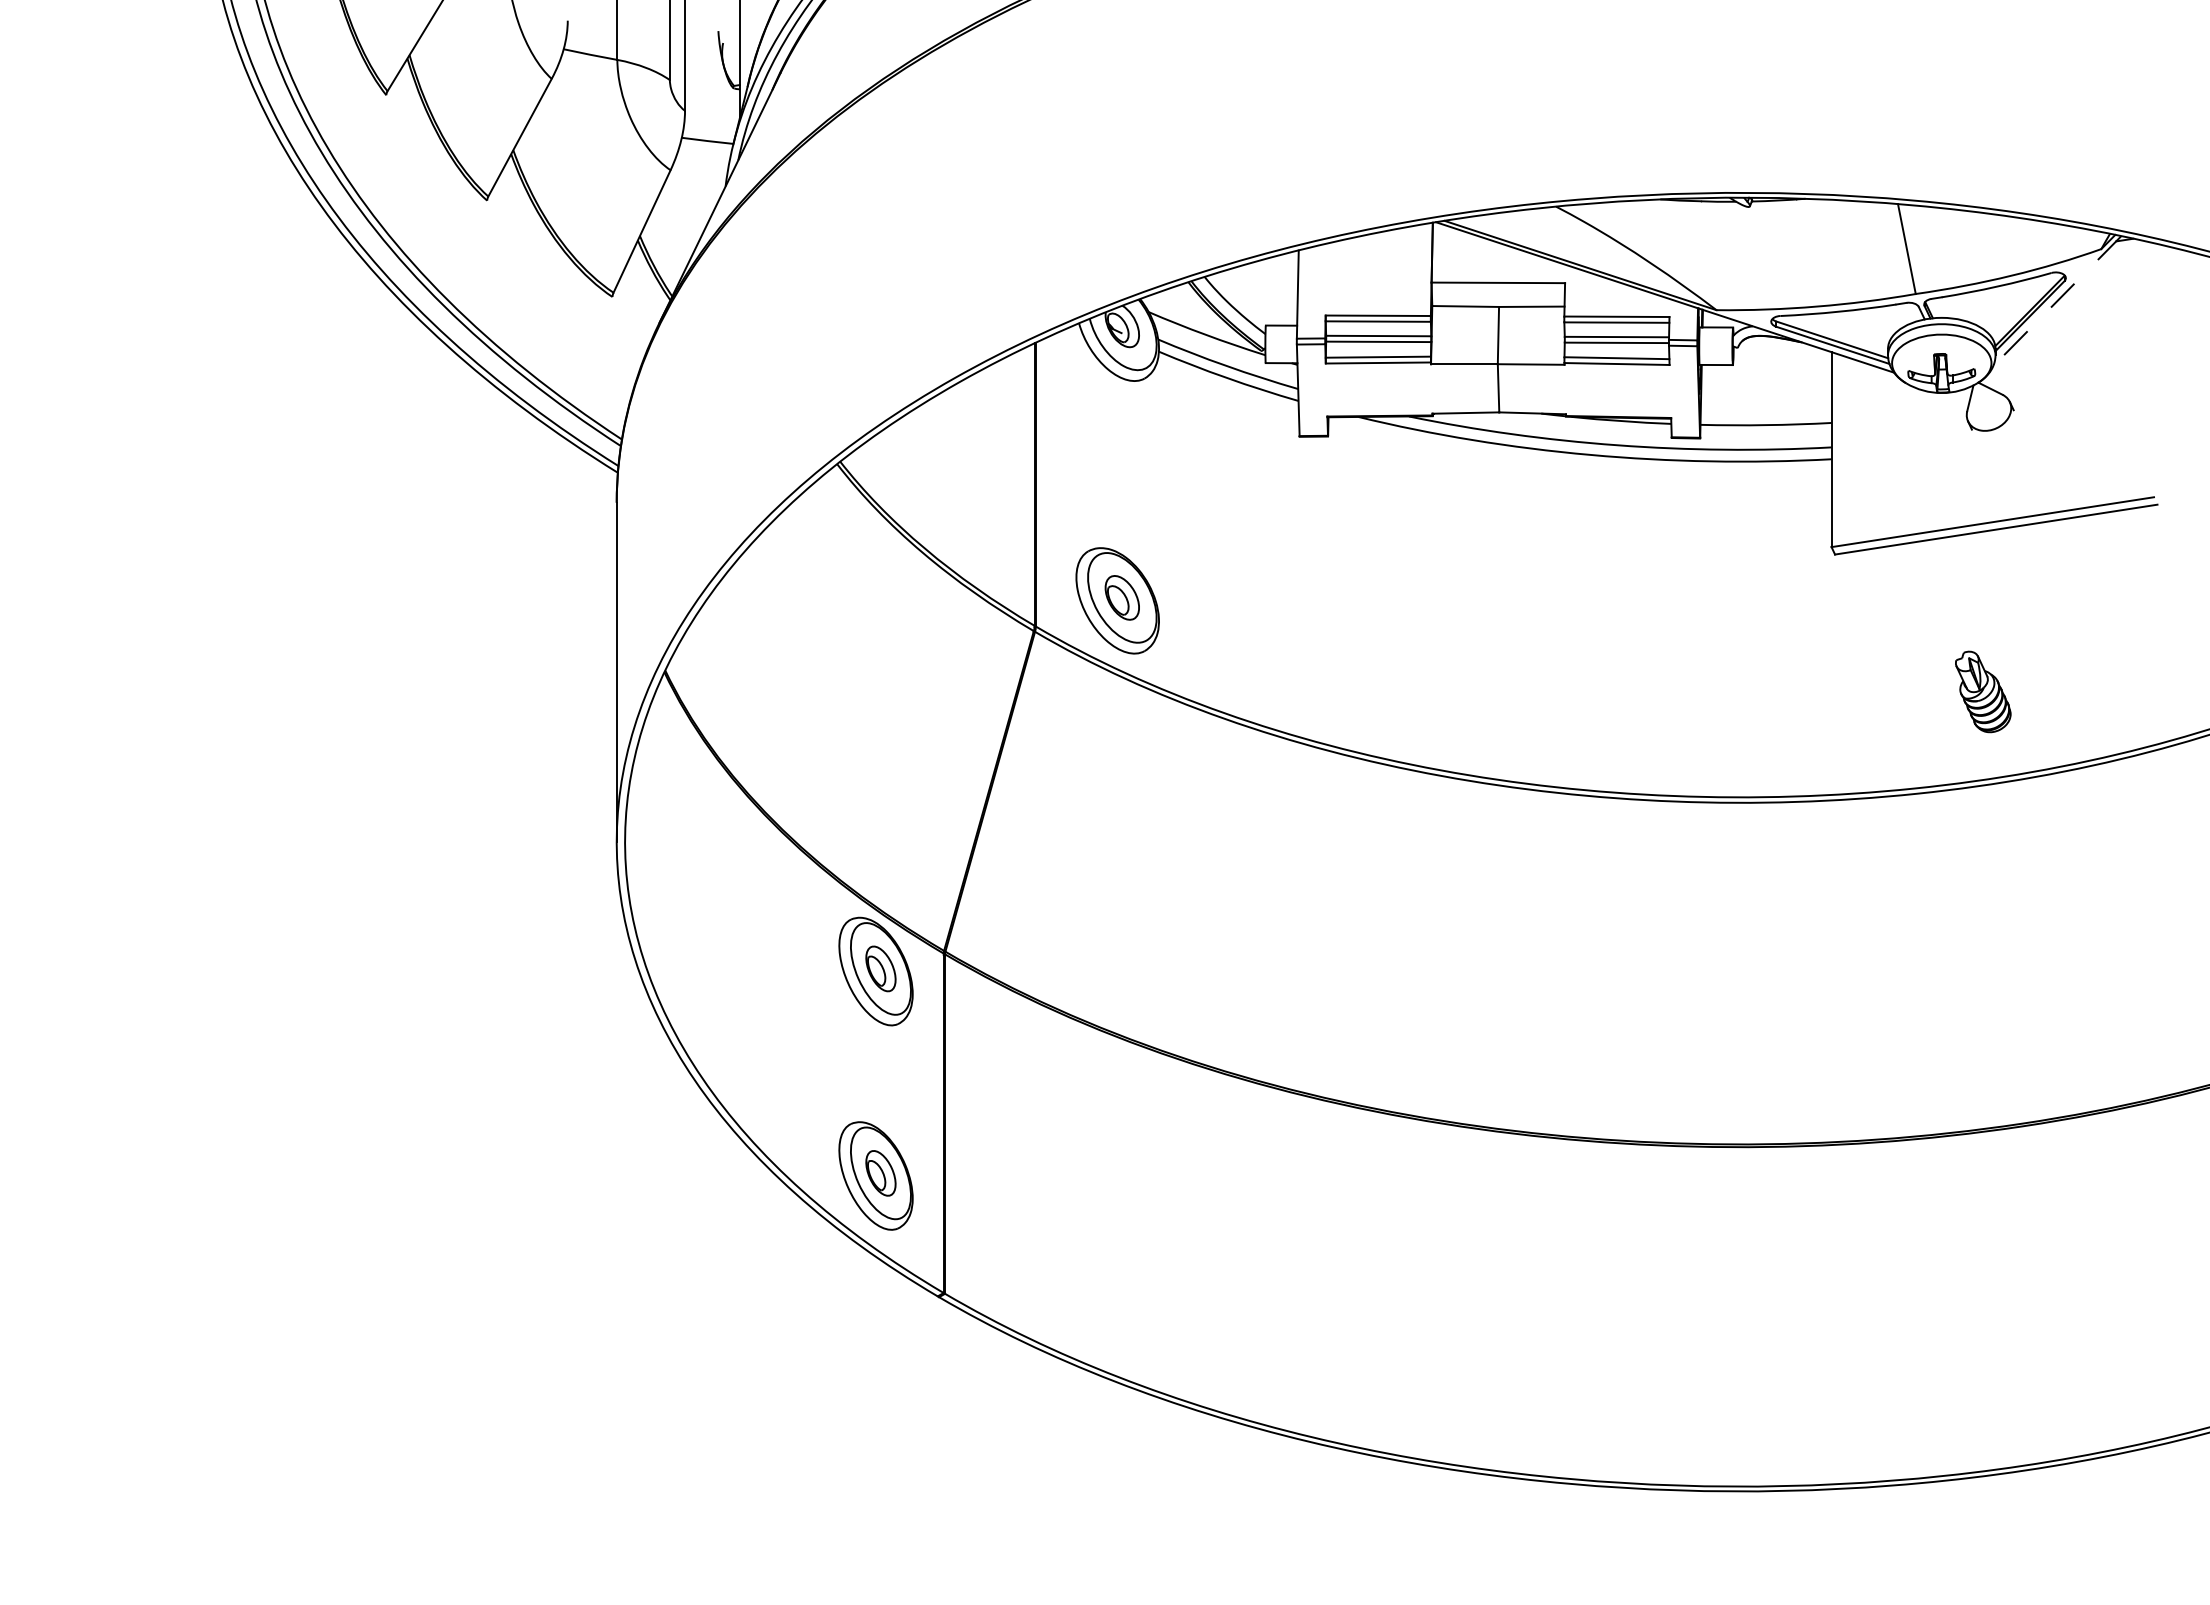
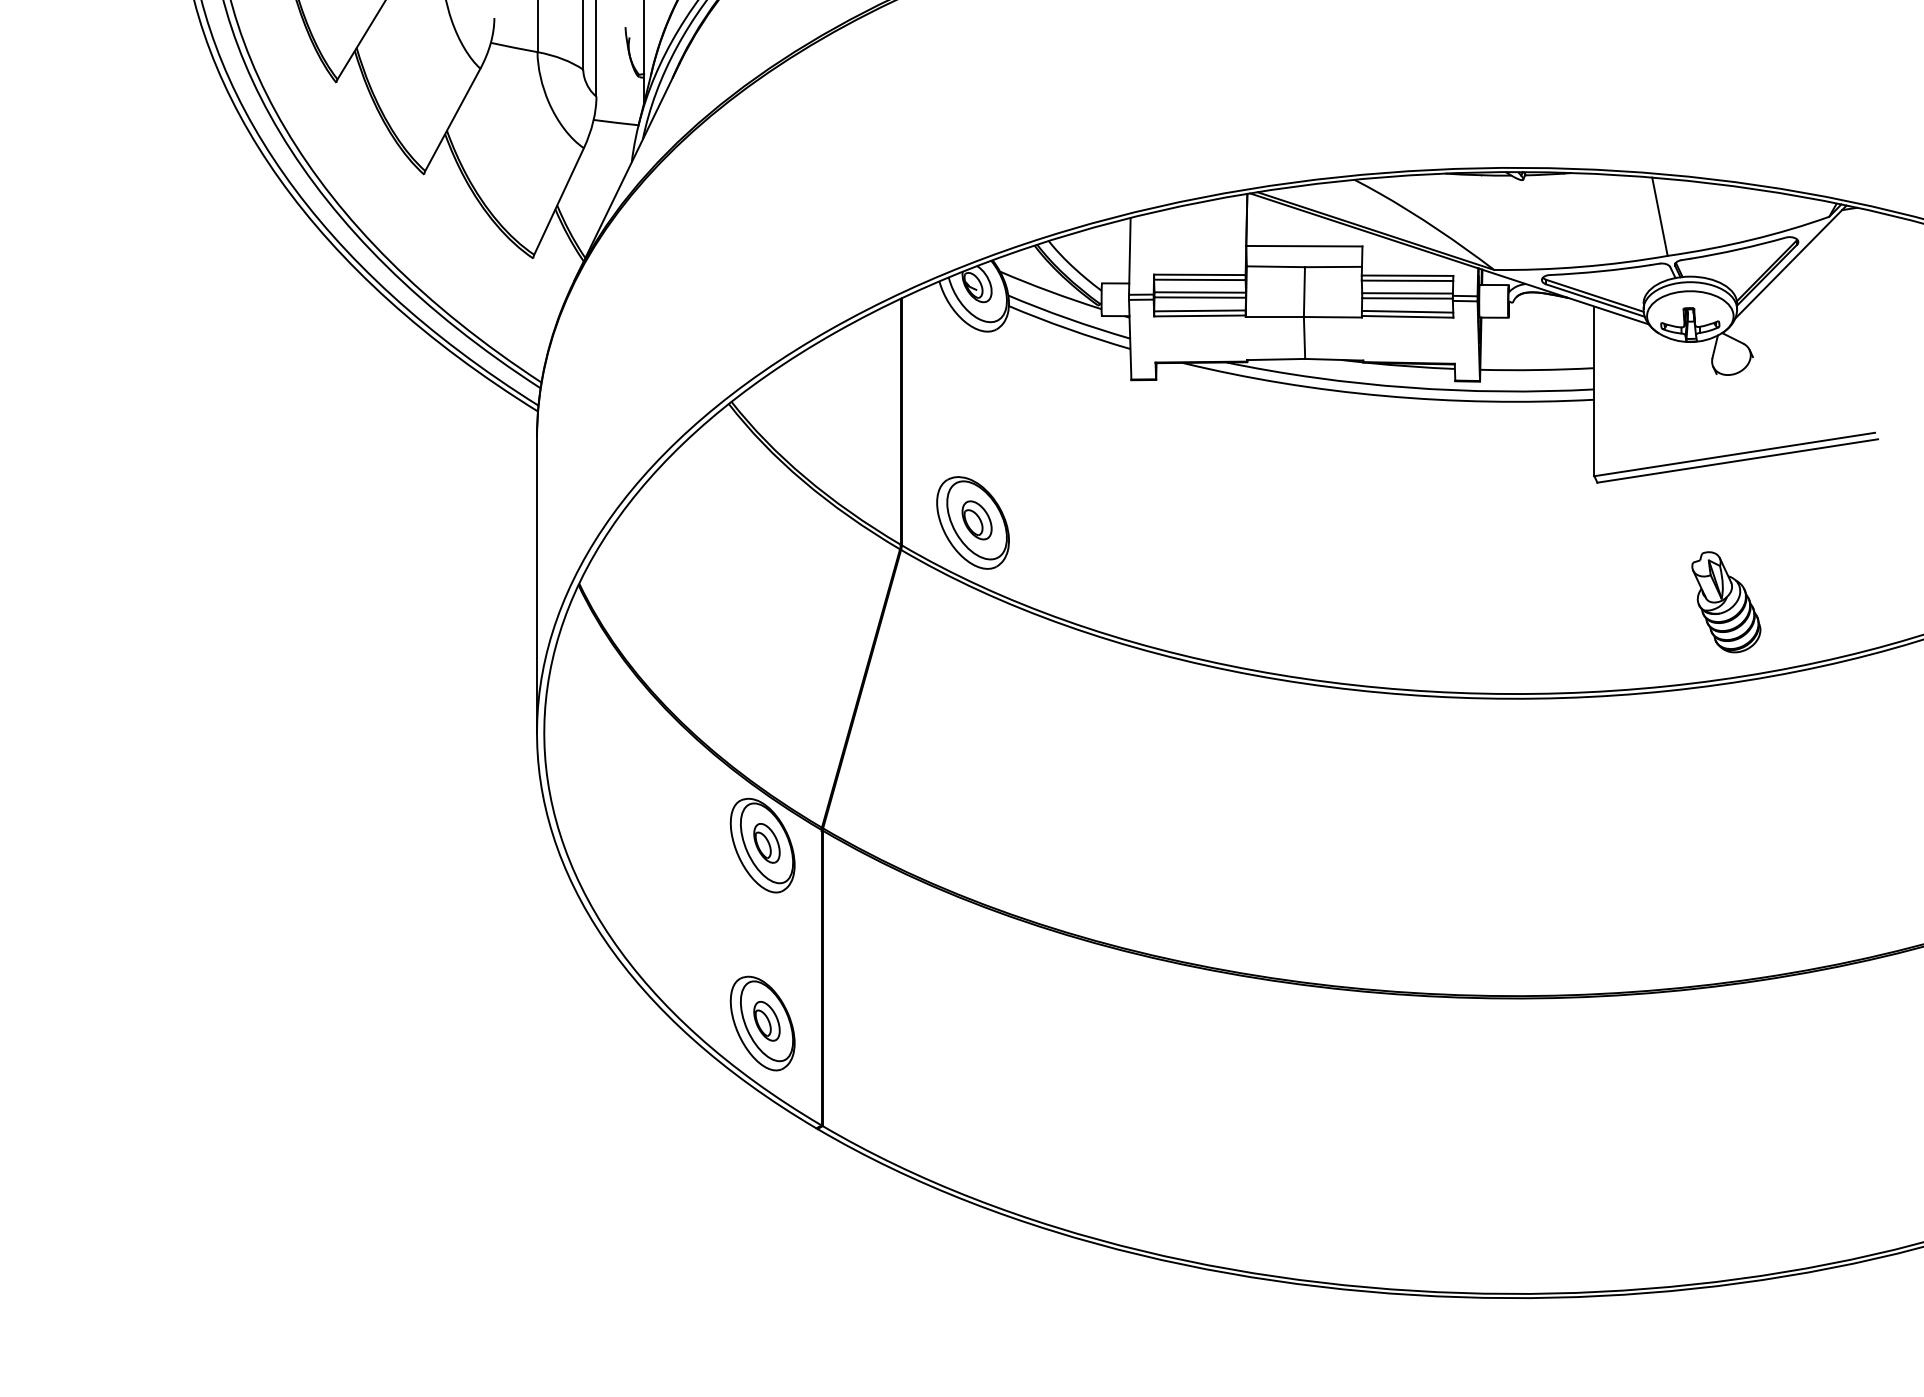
line: (2056, 301) -> (1790, 262), dashed -> solid
part: (1983, 691) -> (1726, 601), size x1.43

